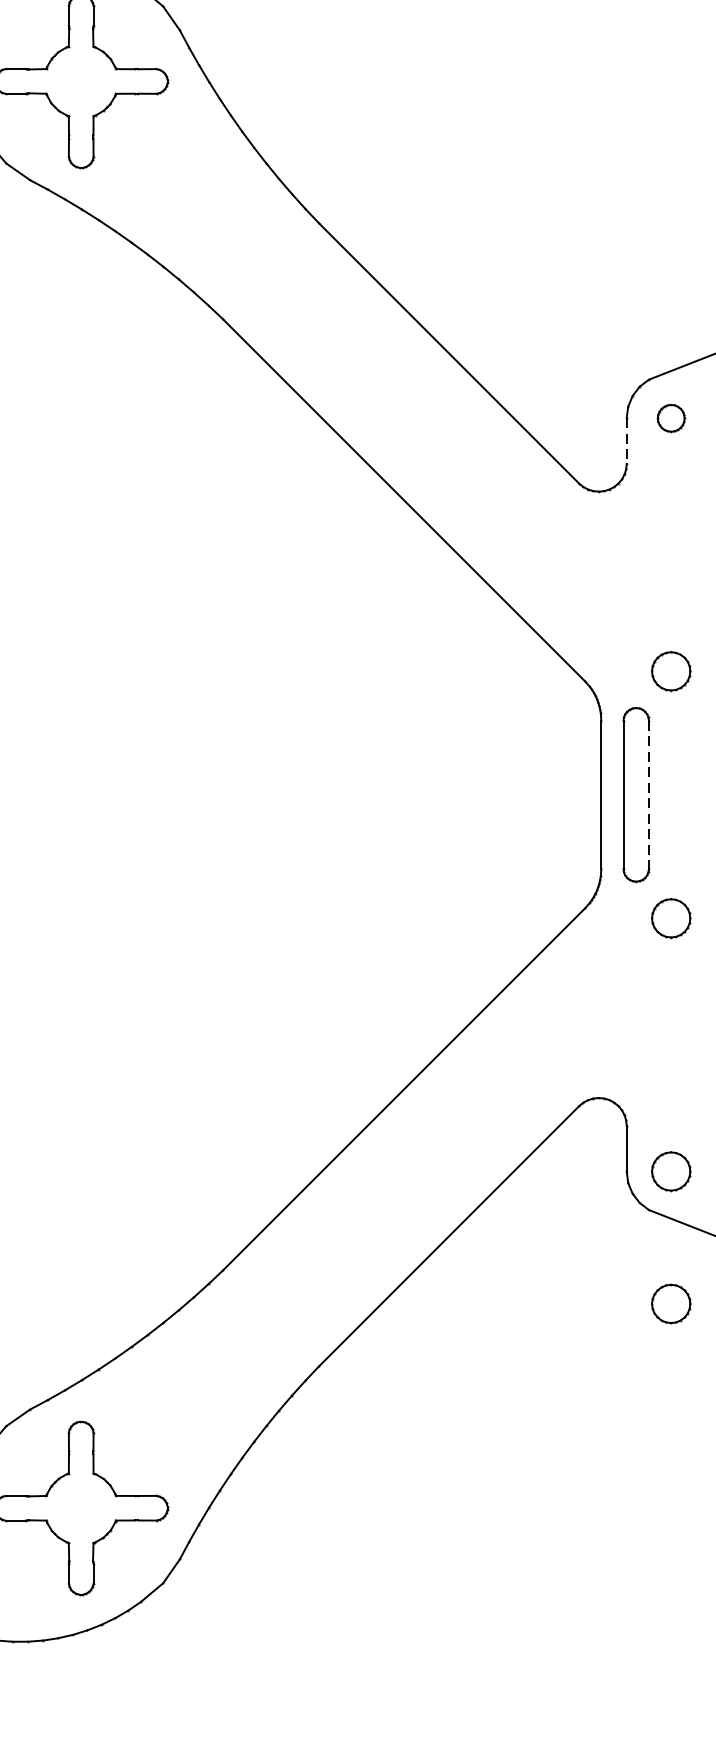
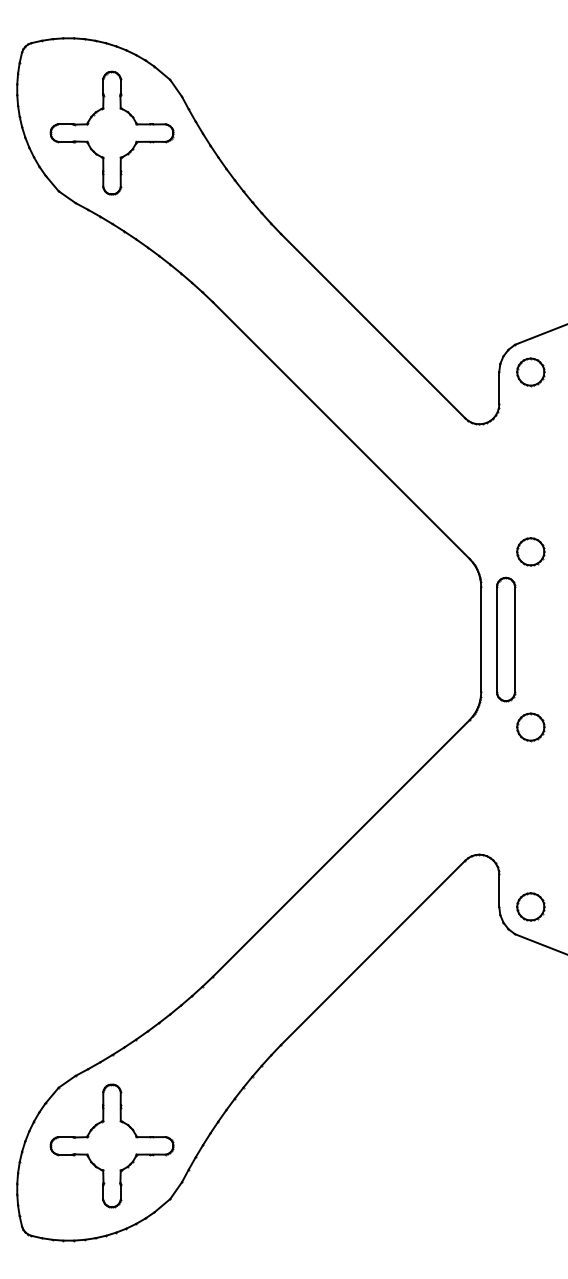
part: (670, 418) -> (530, 372), size x1.43
line: (627, 441) -> (499, 388), dashed -> solid
line: (649, 794) -> (515, 639), dashed -> solid
part: (670, 1303) -> (530, 1000), removed

